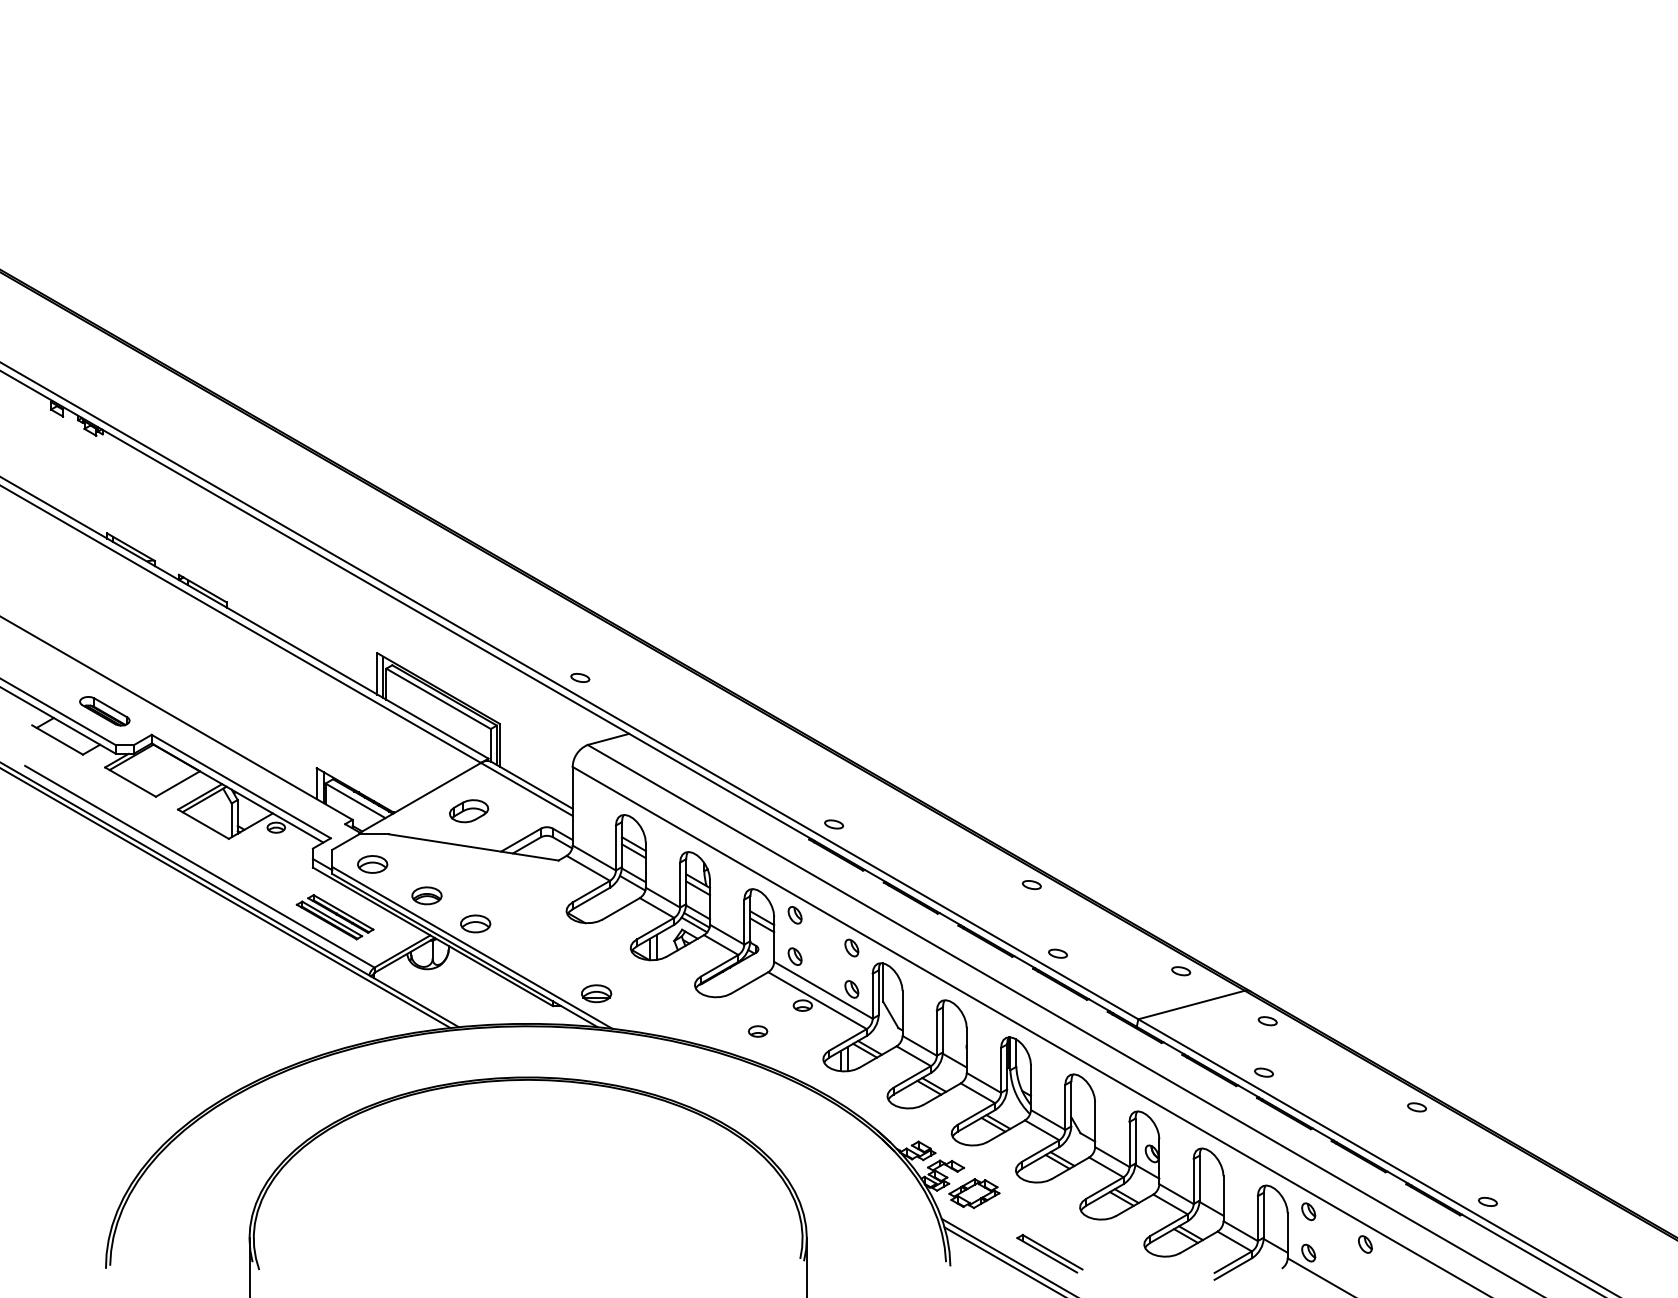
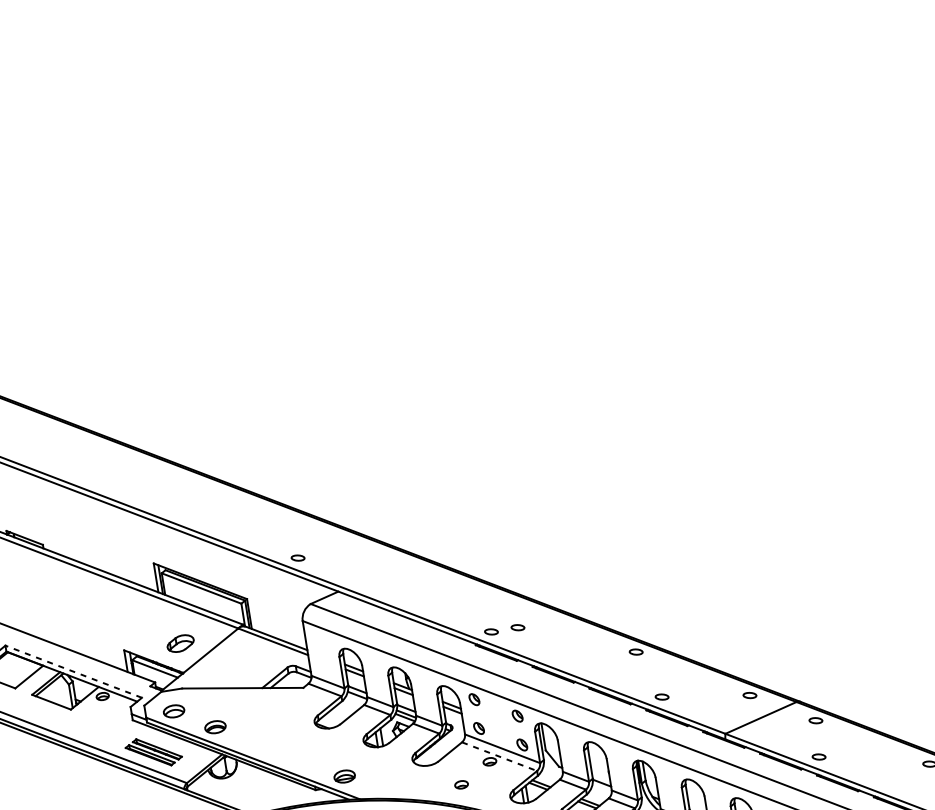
line: (240, 786) -> (73, 671), solid -> dashed
part: (469, 811) -> (181, 643), moved
part: (871, 824) -> (517, 627), added
part: (475, 923) -> (252, 741), removed
line: (817, 1000) -> (499, 756), solid -> dashed

